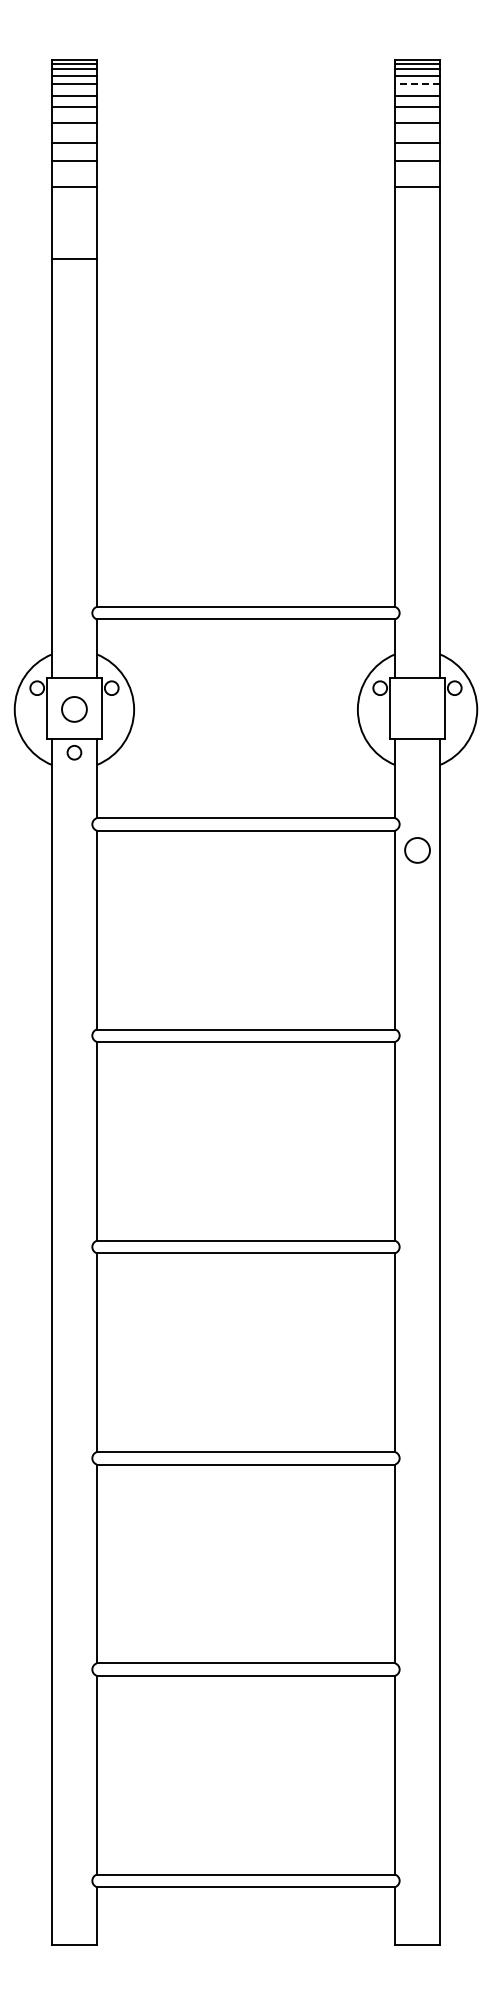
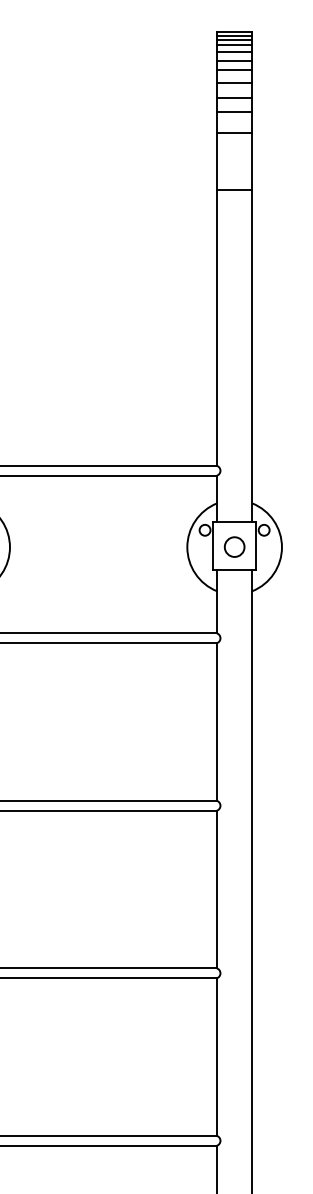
line: (417, 84) -> (234, 51), dashed -> solid
line: (417, 258) -> (234, 189), added
circle: (417, 850) -> (234, 547), moved

